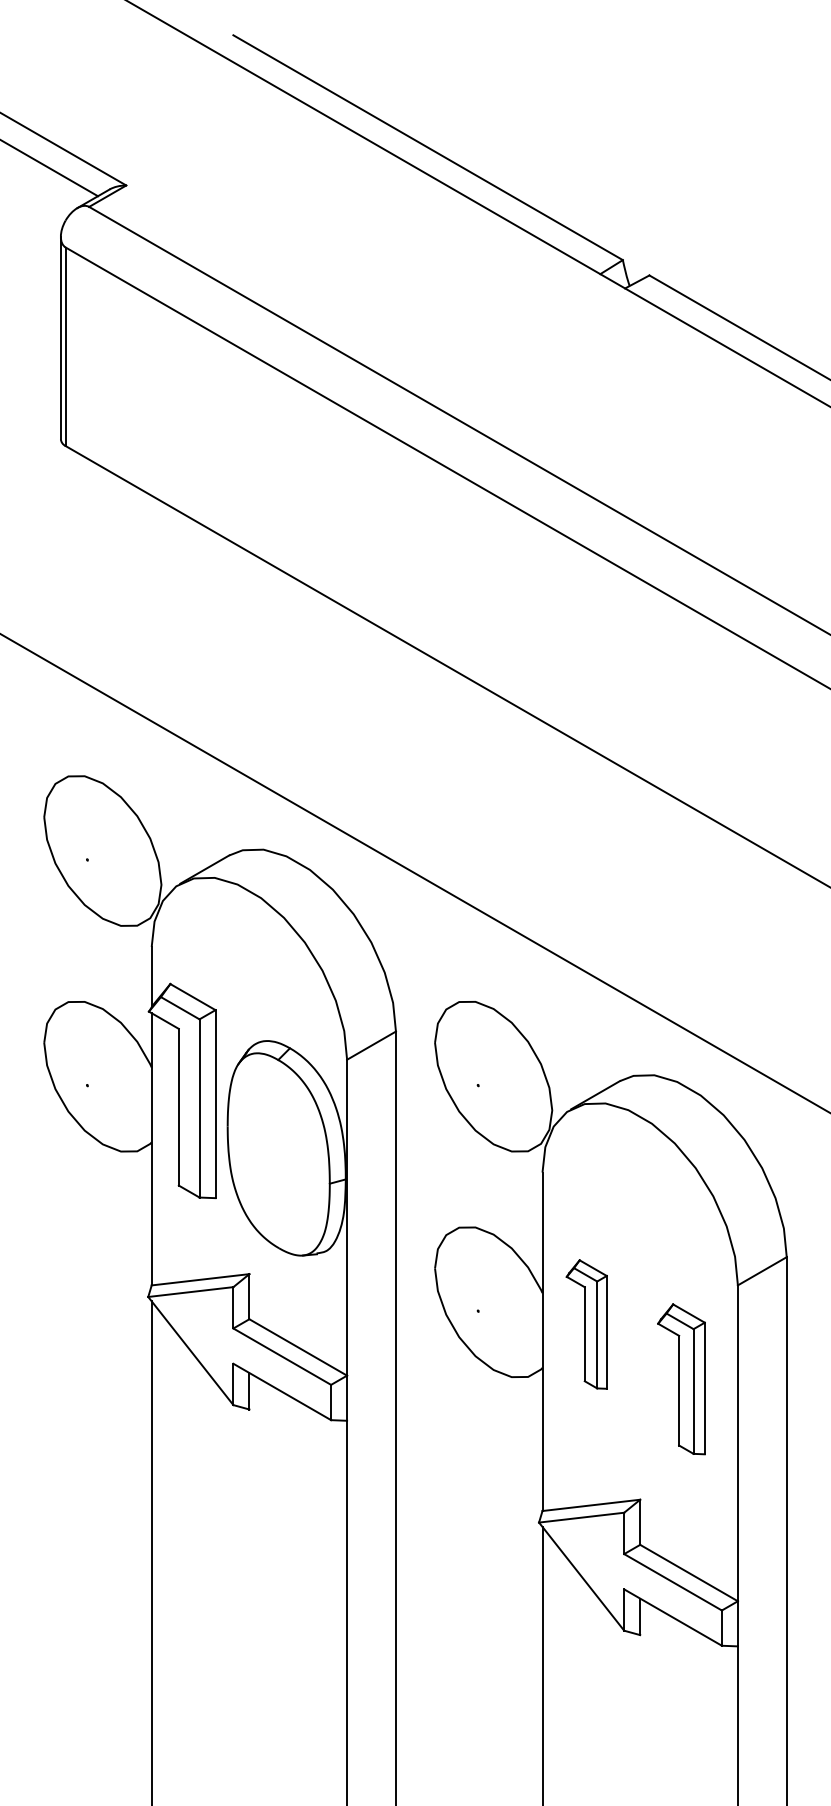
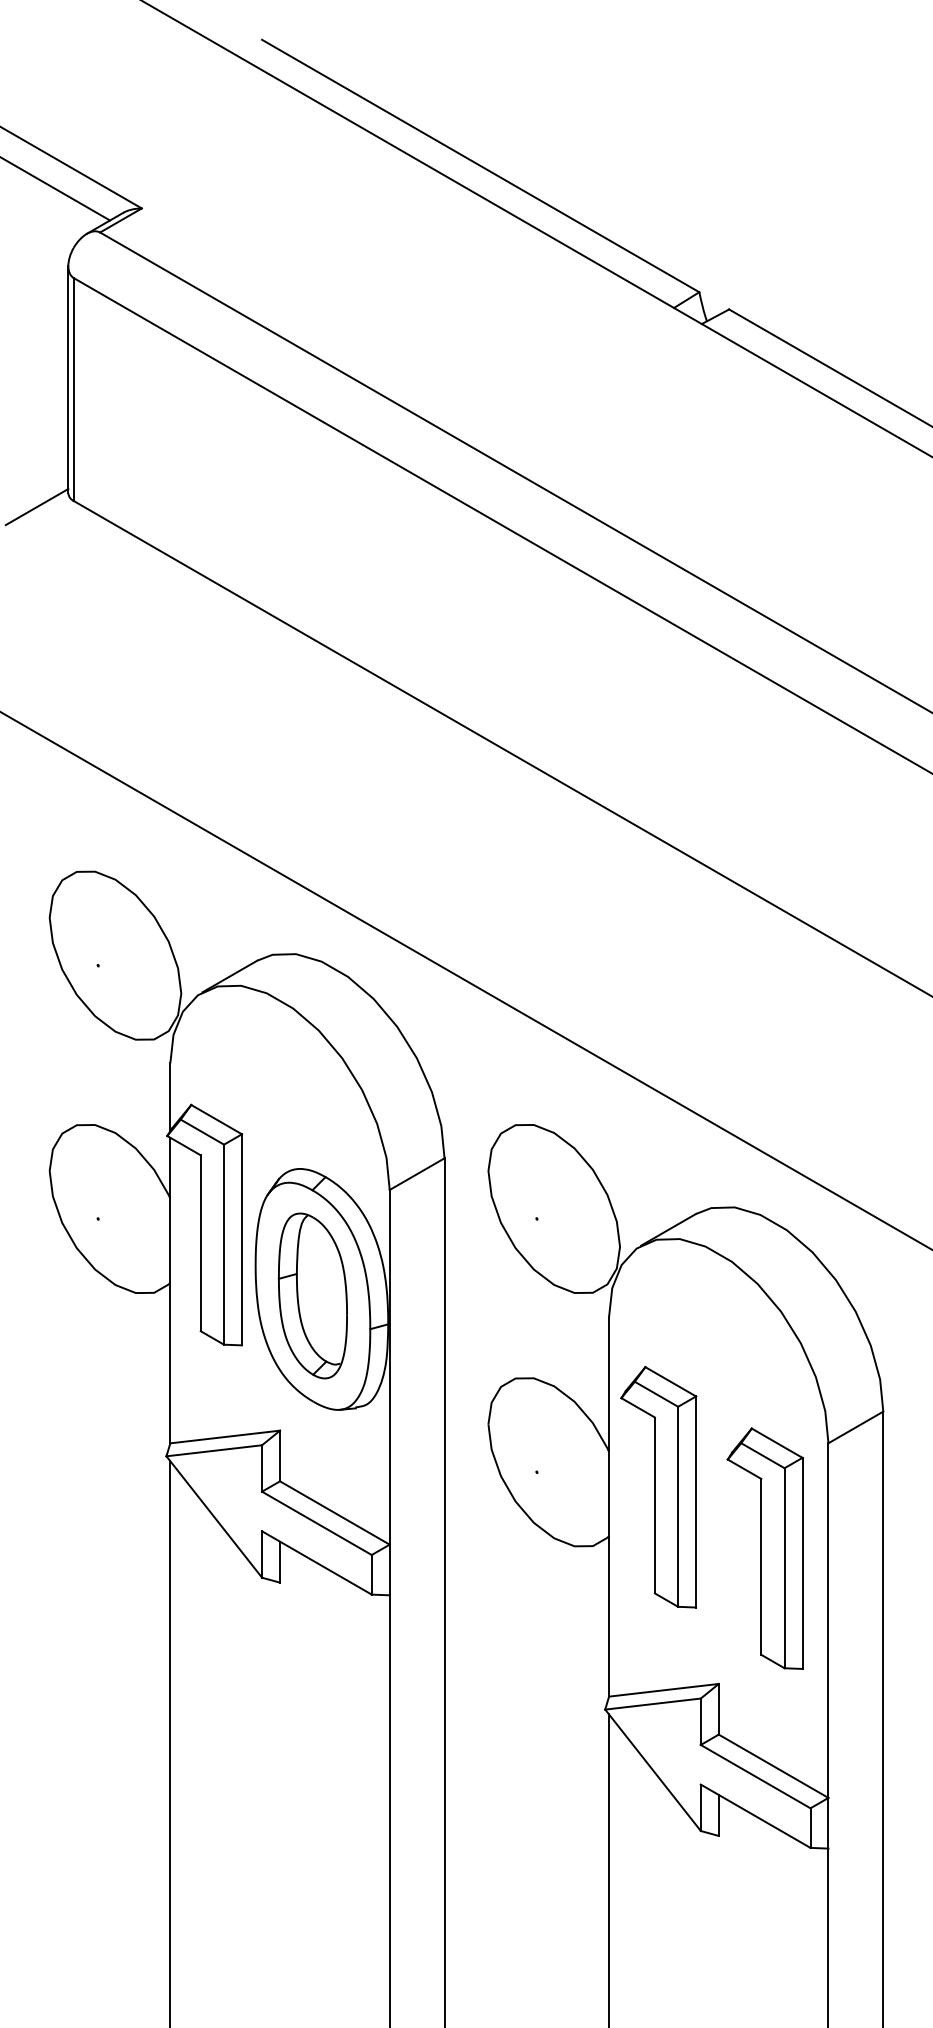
line: (32, 451) -> (36, 507), added
part: (278, 1153) -> (312, 1295), added
part: (586, 1324) -> (658, 1487), size x1.67
part: (681, 1379) -> (765, 1548), size x1.43

